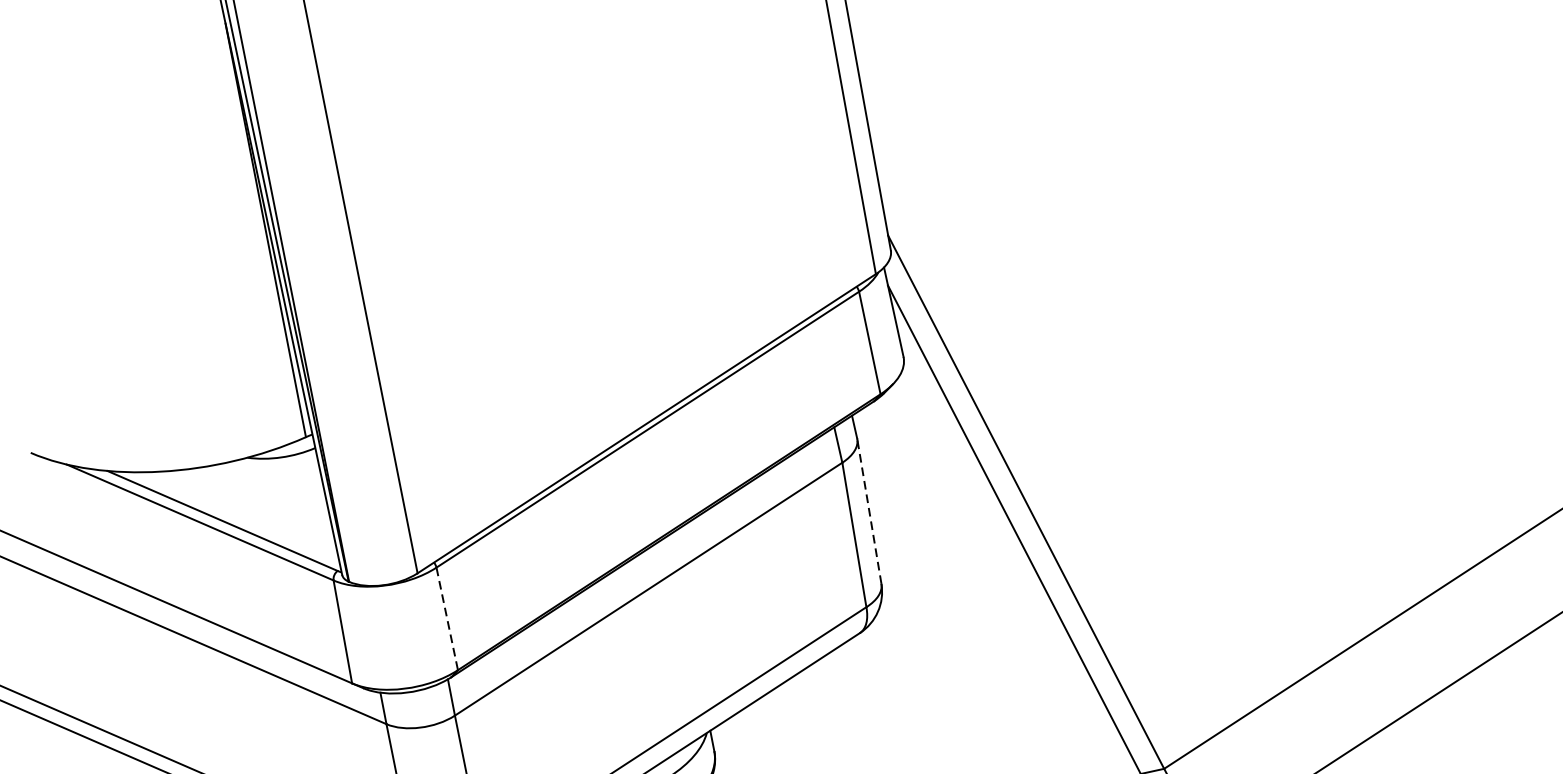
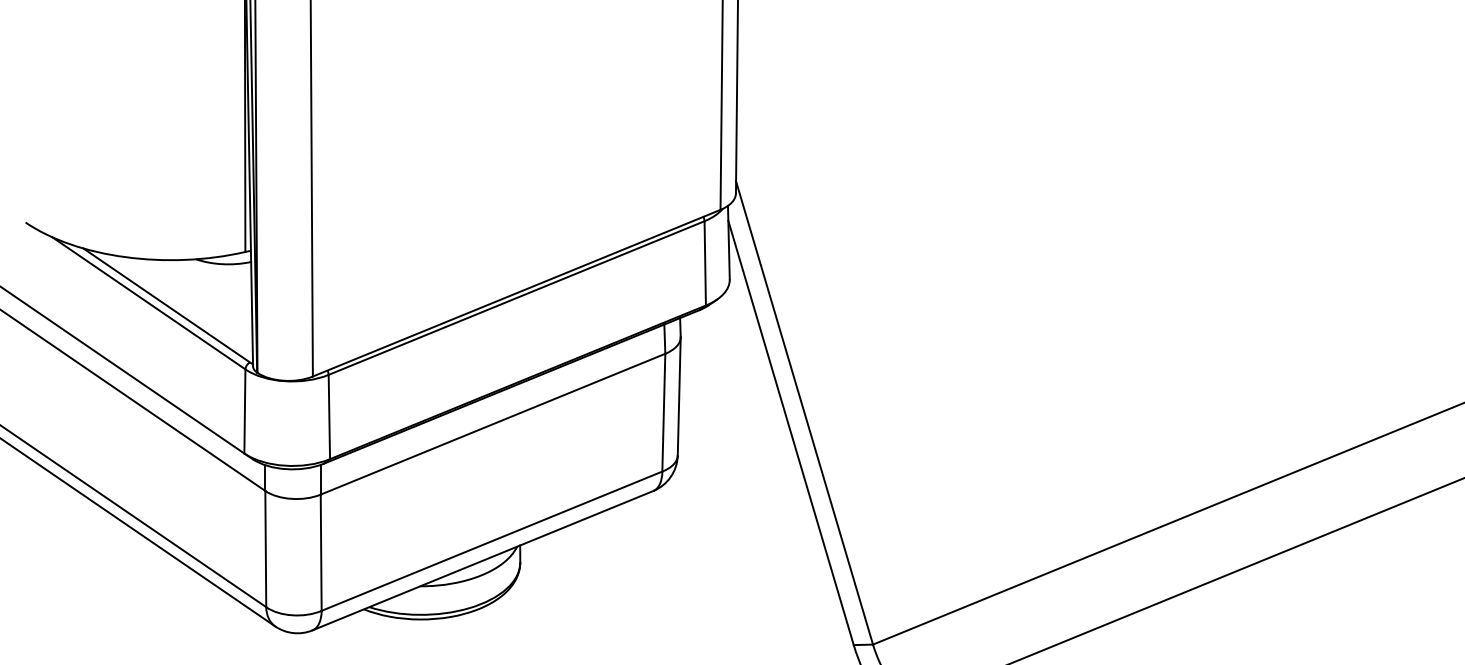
line: (869, 510) -> (679, 395), dashed -> solid
line: (447, 619) -> (329, 417), dashed -> solid

